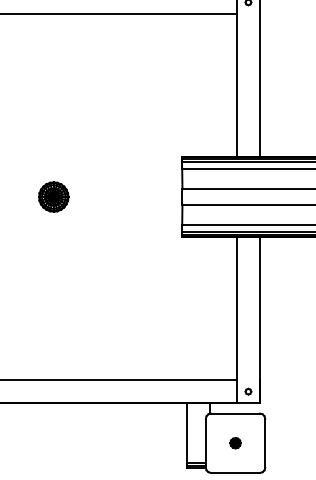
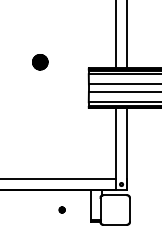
part: (54, 197) -> (40, 62), moved
part: (234, 442) -> (61, 209), moved

